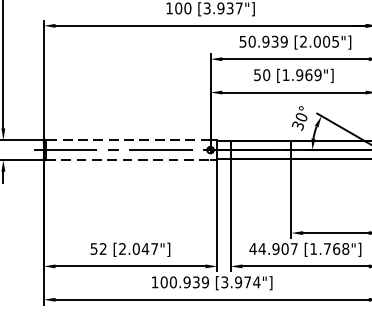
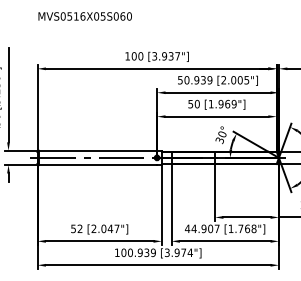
line: (127, 139) -> (97, 150), dashed -> solid
line: (128, 160) -> (98, 165), dashed -> solid

